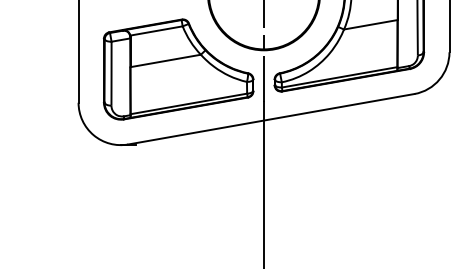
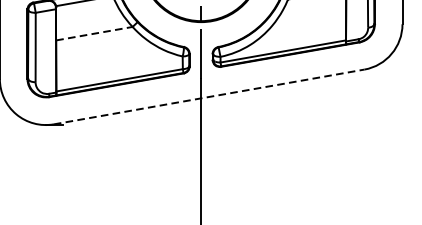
line: (165, 60) -> (94, 33), solid -> dashed
line: (271, 119) -> (209, 97), solid -> dashed

